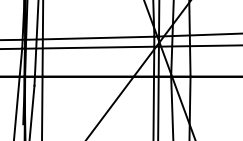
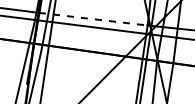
line: (90, 38) -> (93, 19), solid -> dashed

